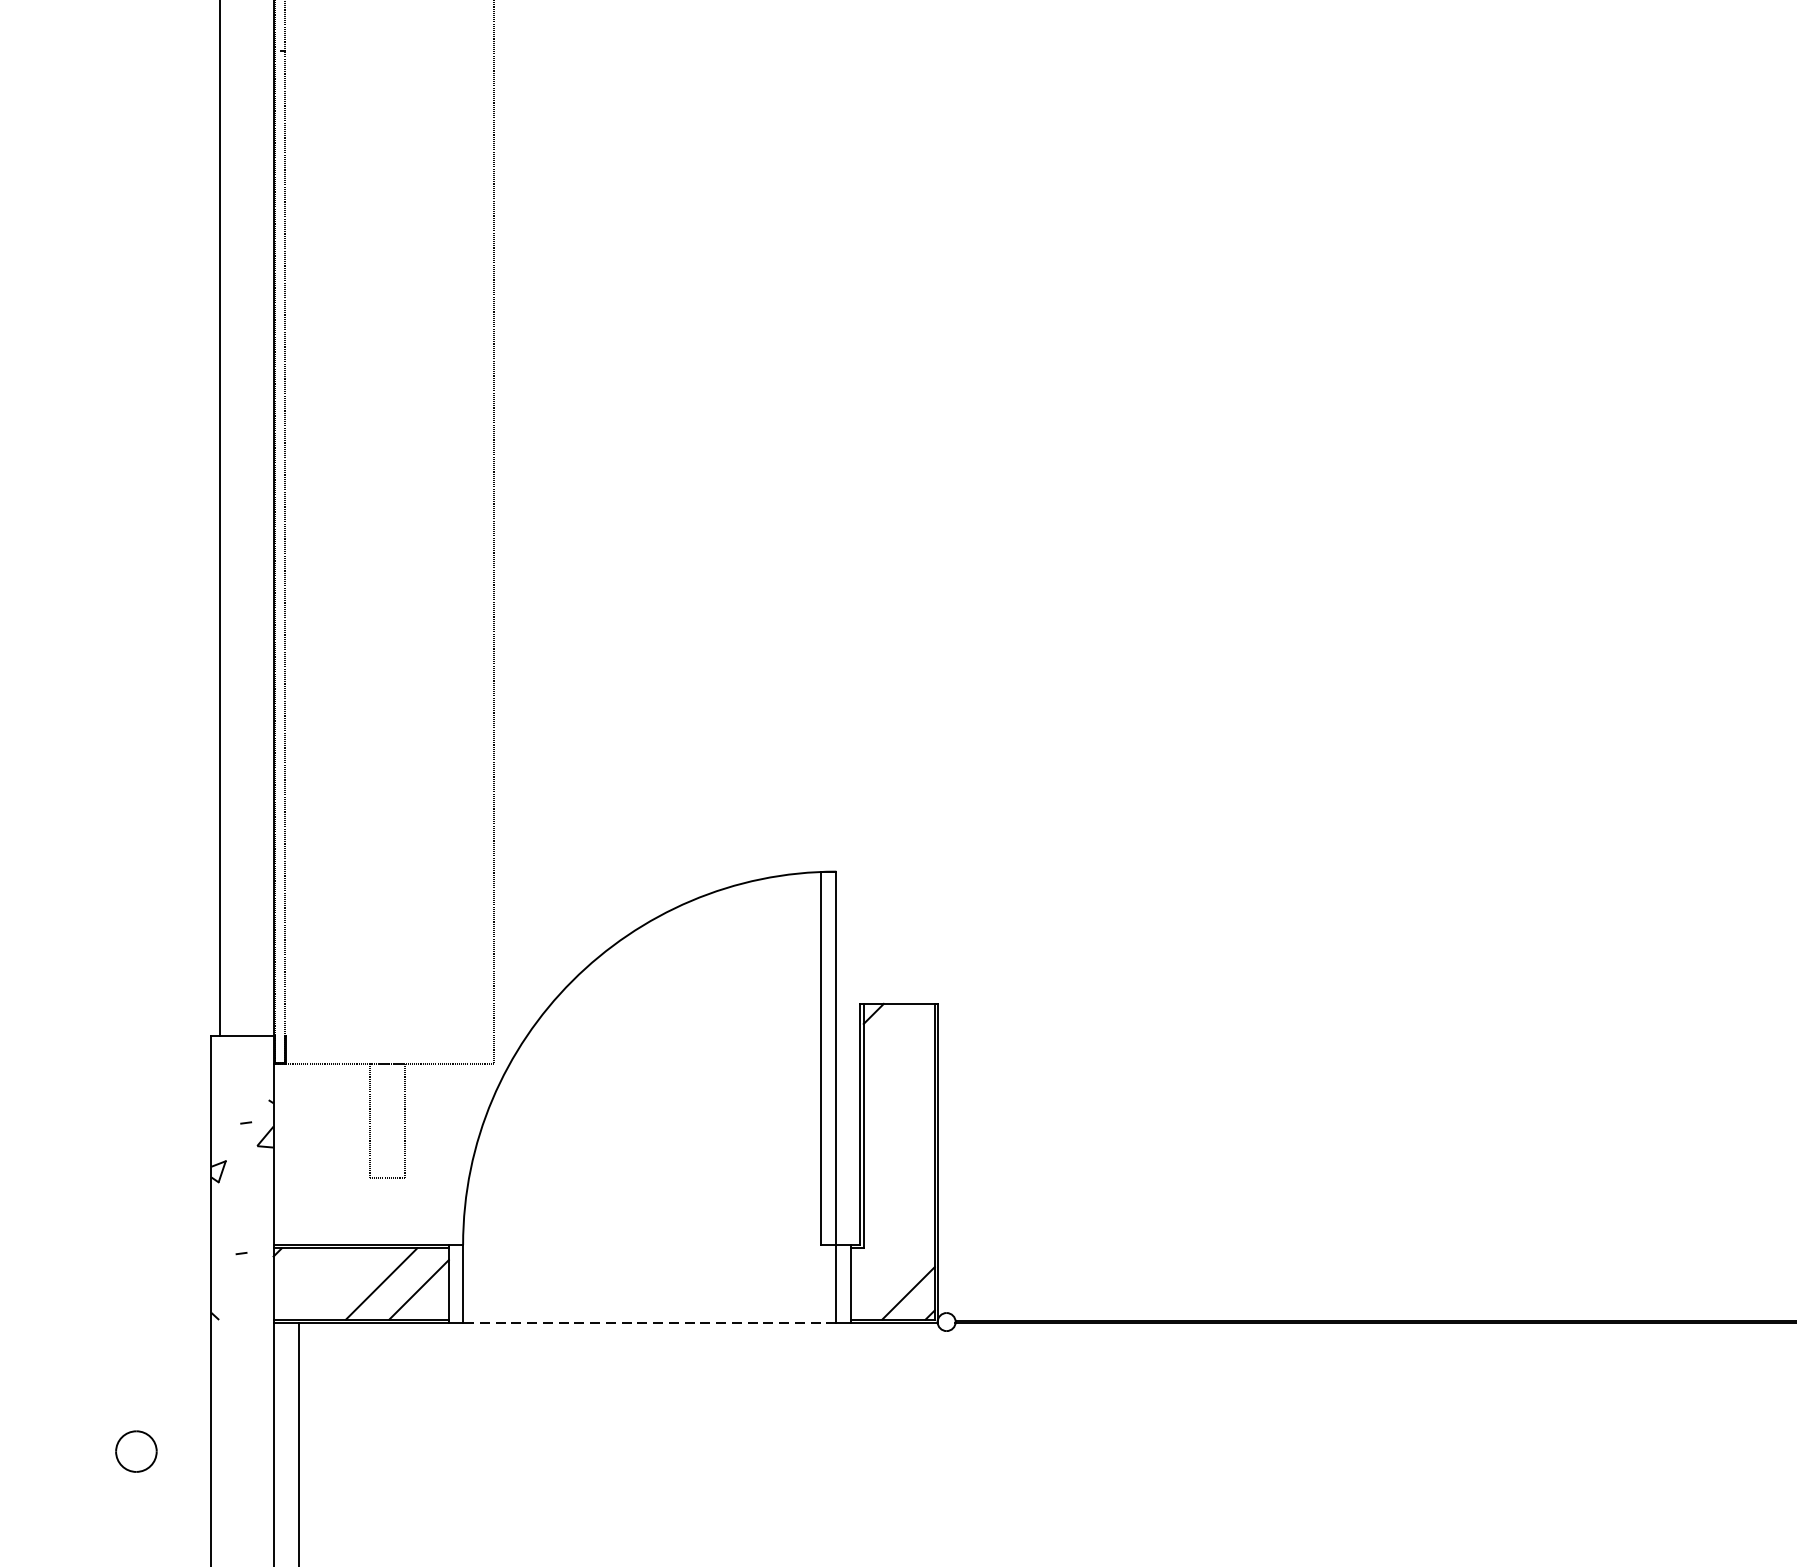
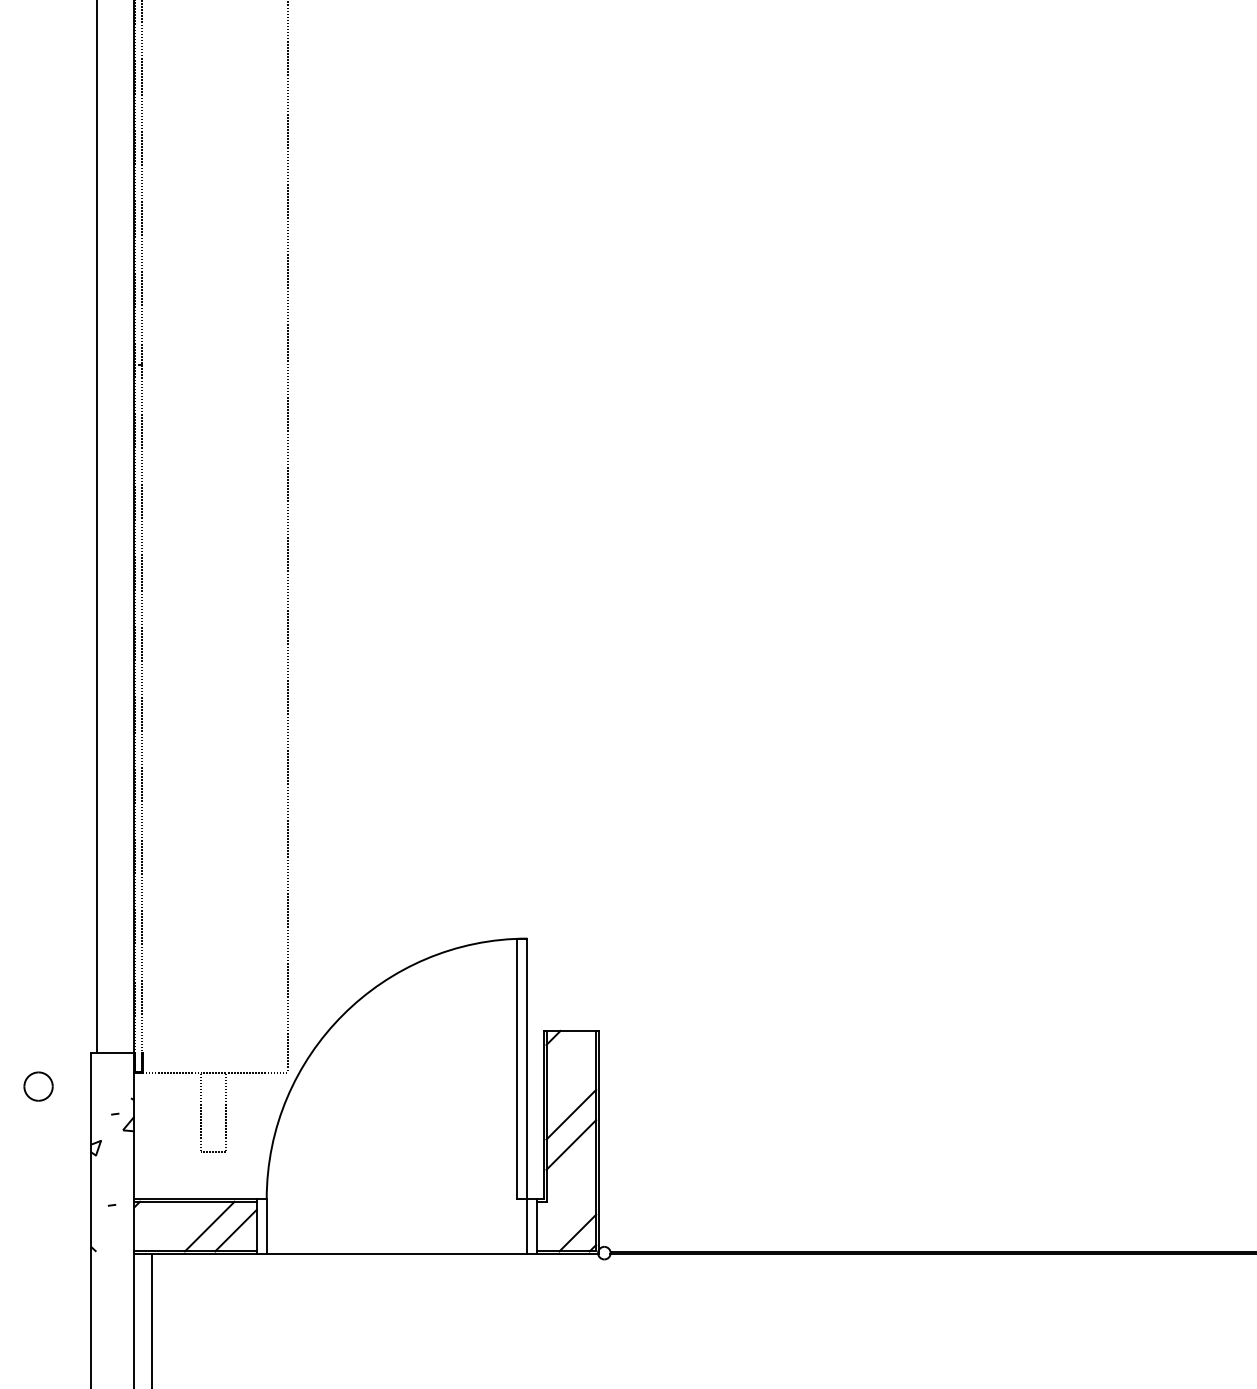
line: (899, 1123) -> (571, 1114), added
line: (899, 1166) -> (571, 1144), added
line: (648, 1322) -> (396, 1253), dashed -> solid
part: (136, 1451) -> (38, 1086), moved

